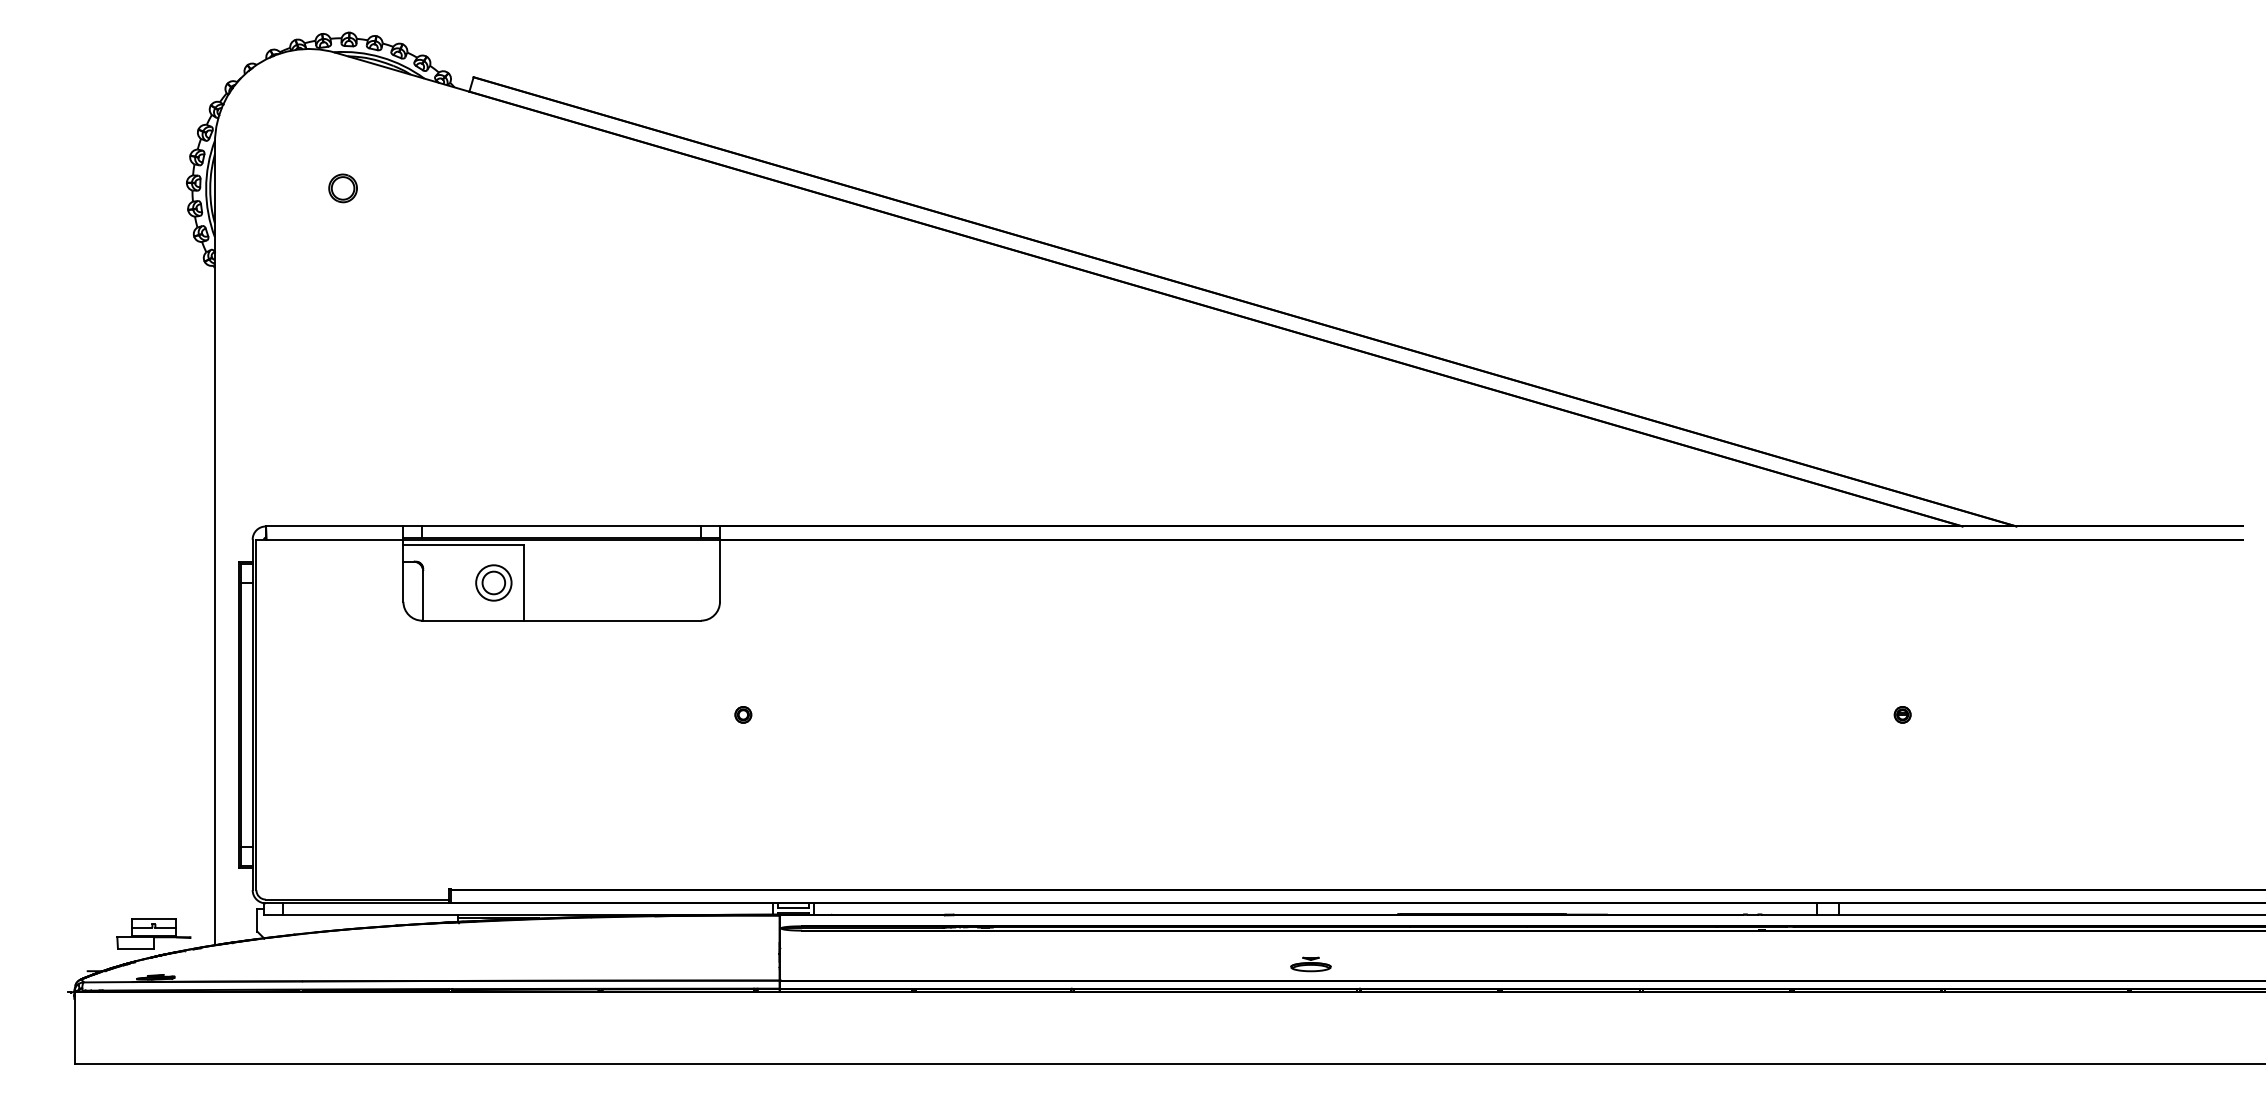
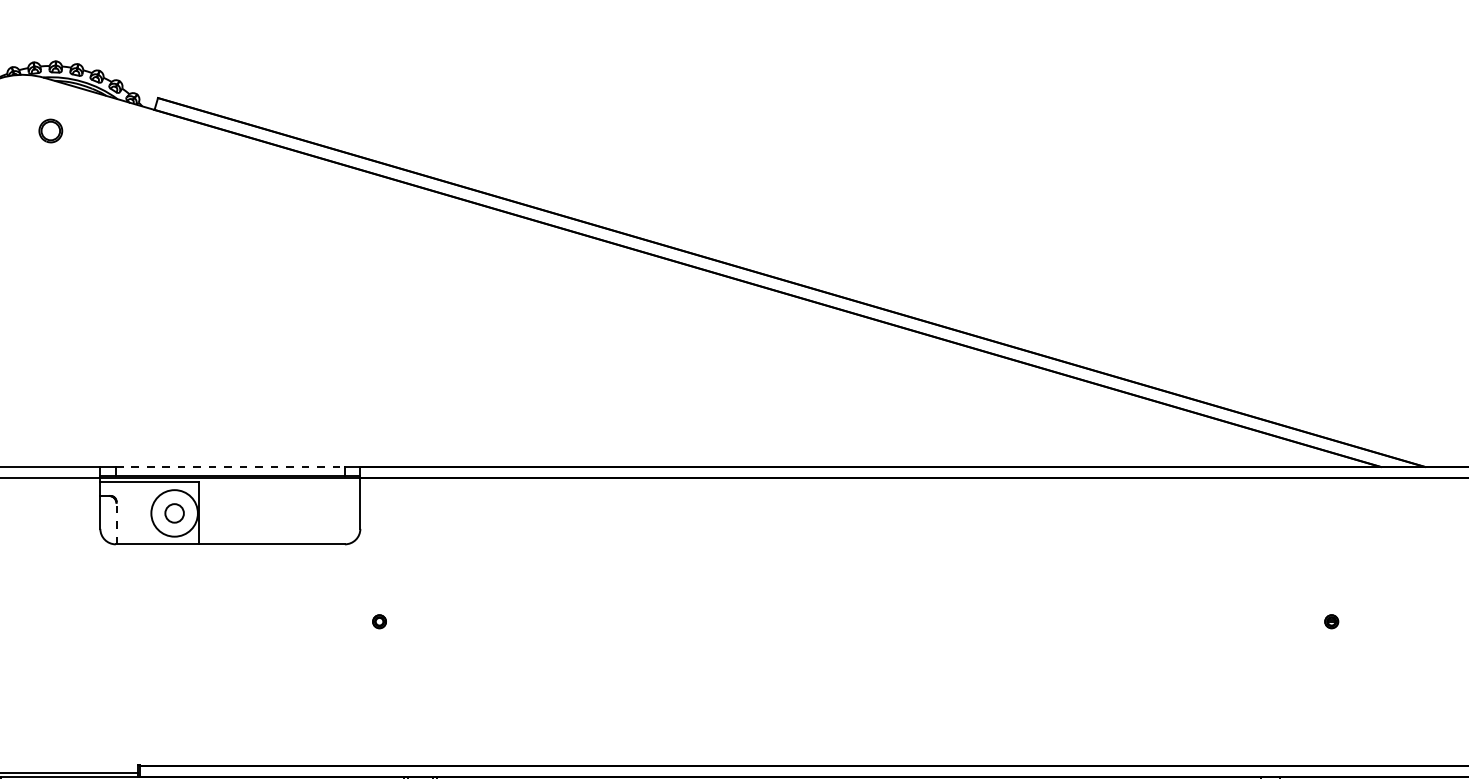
part: (342, 188) -> (50, 131), moved
line: (562, 526) -> (231, 467), solid -> dashed
circle: (493, 582) -> (174, 513), size x1.6
line: (423, 595) -> (116, 523), solid -> dashed

